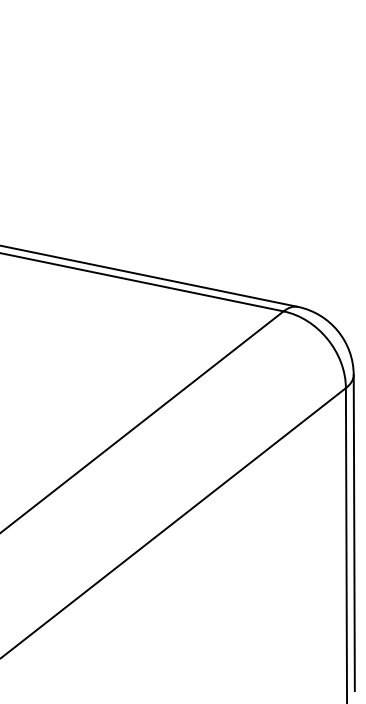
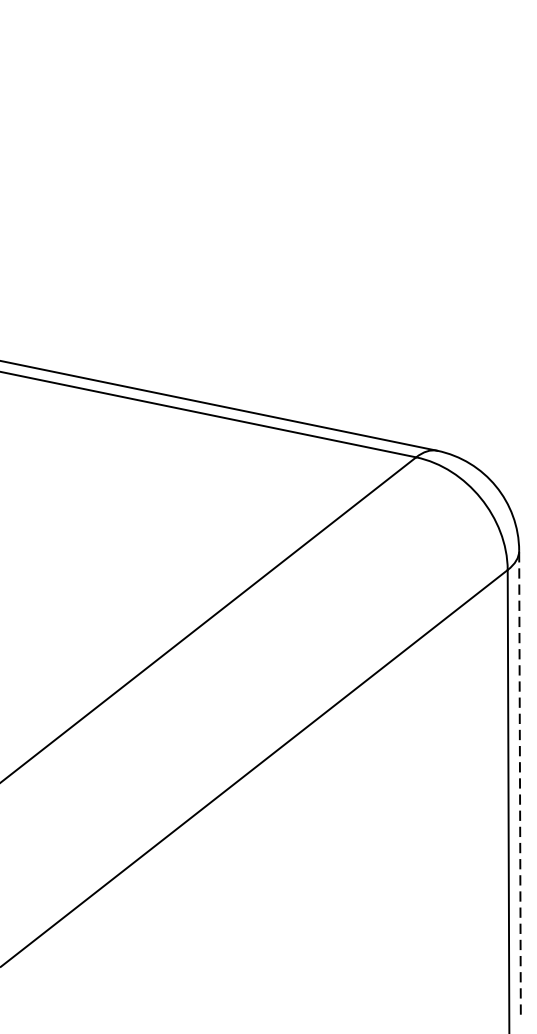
line: (354, 533) -> (520, 783), solid -> dashed

